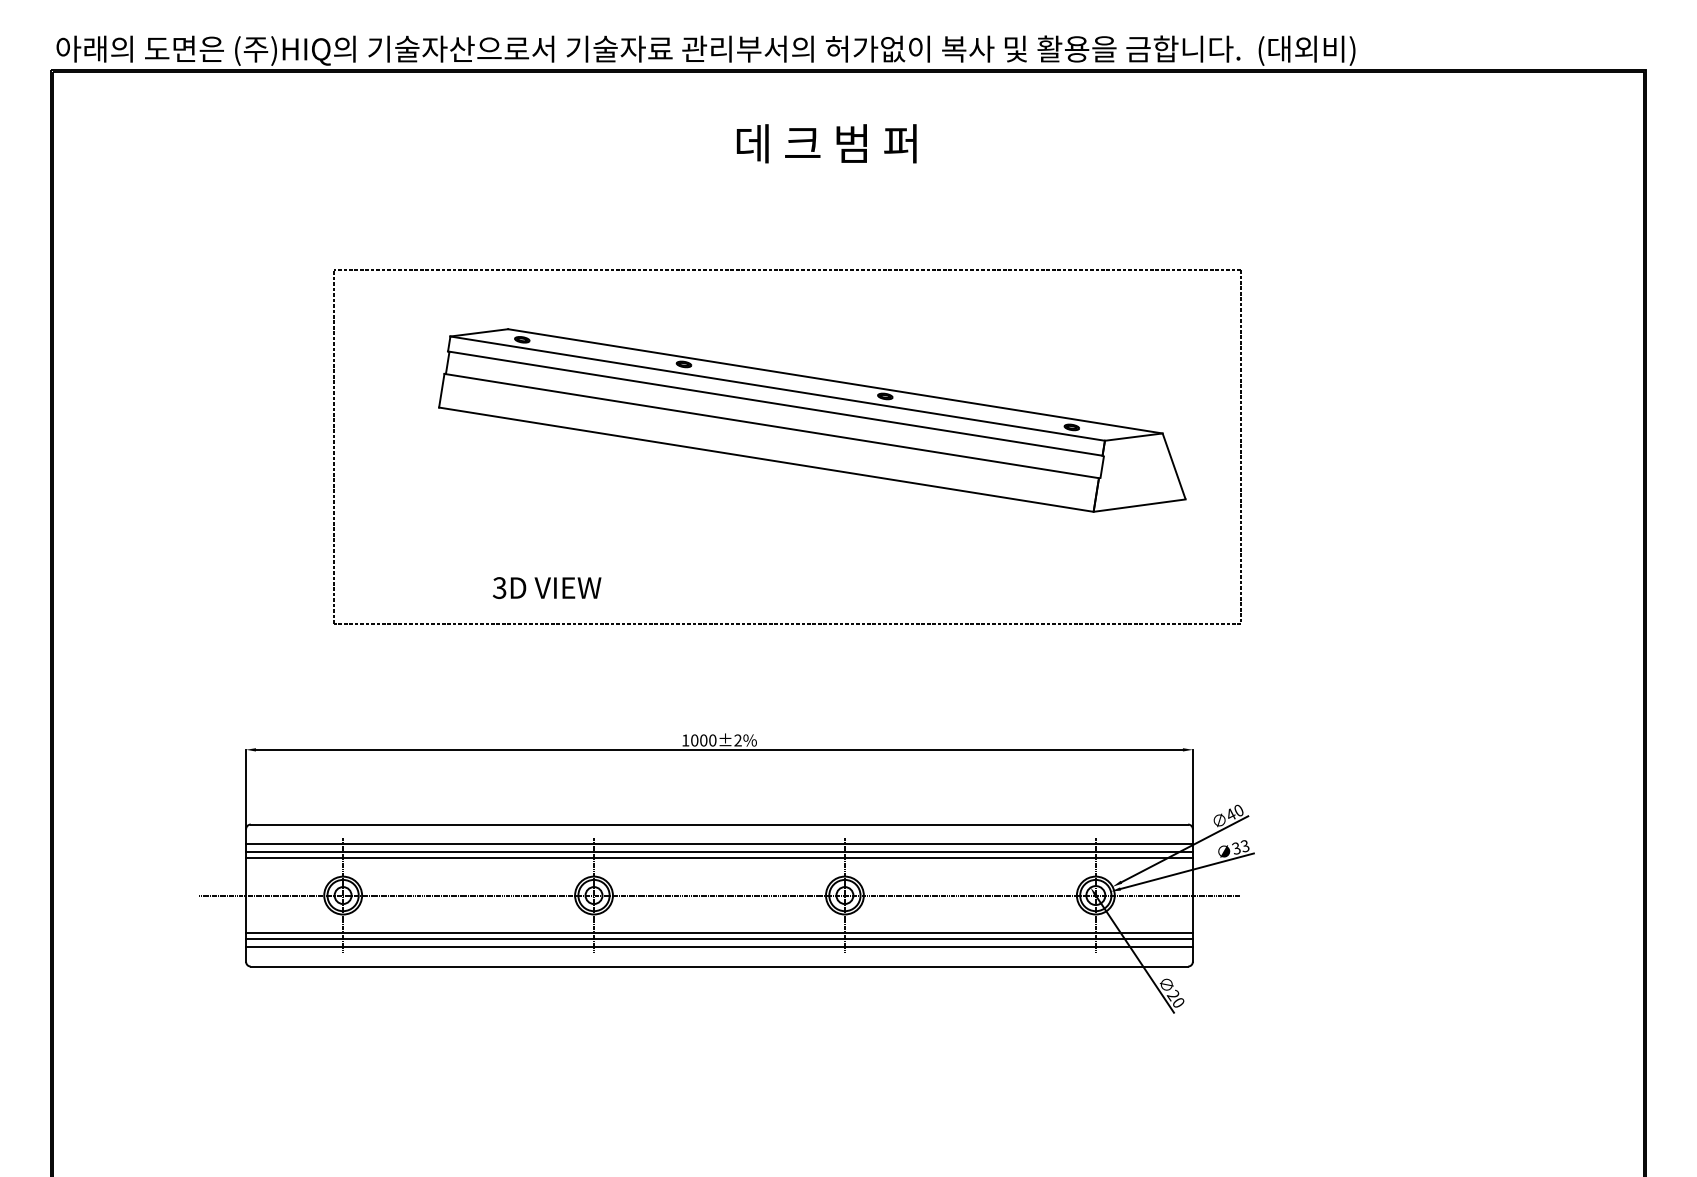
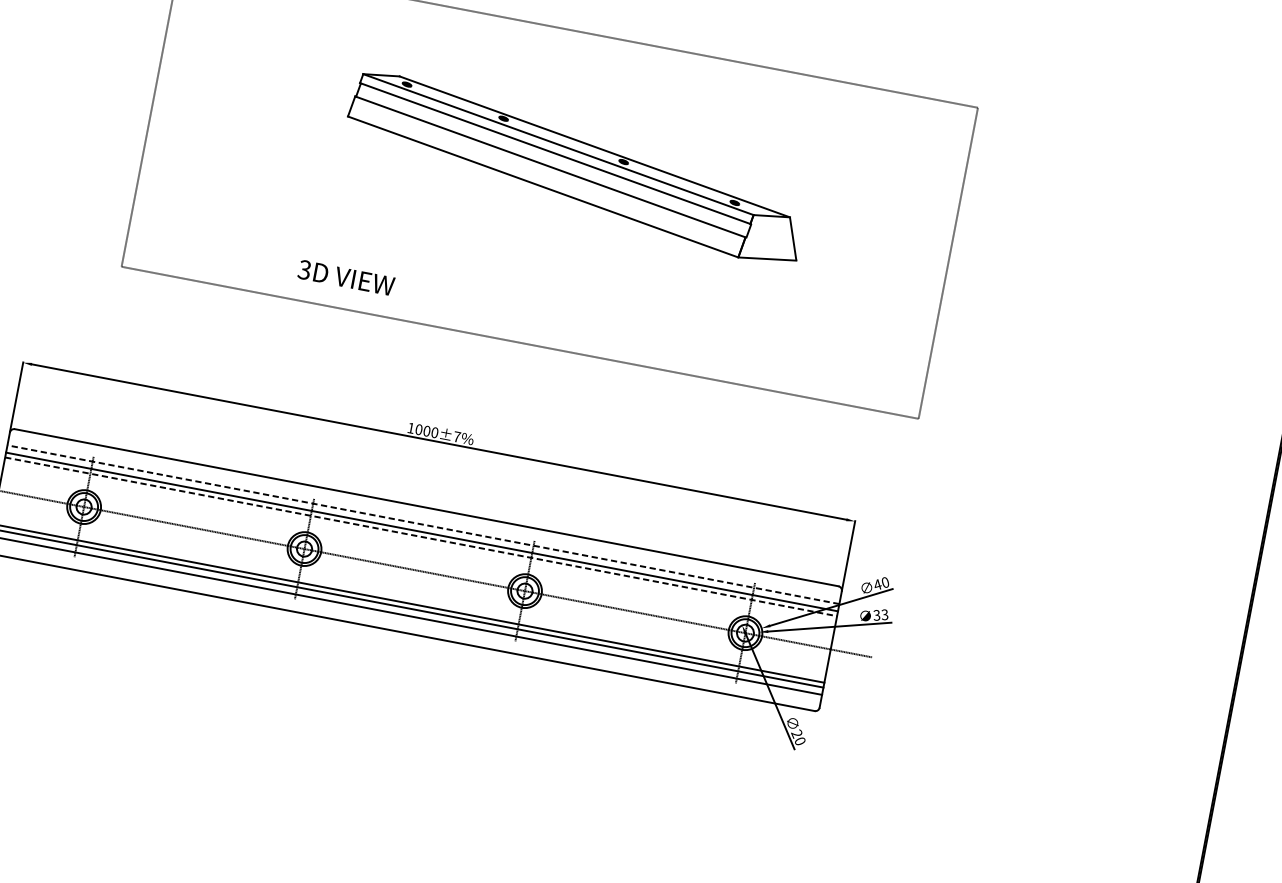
part: (812, 420) -> (576, 168), size x0.7
text: (547, 587) -> (346, 277), moved
text: (737, 740) -> (456, 436), 1000±2% -> 1000±7%
line: (718, 843) -> (422, 524), solid -> dashed
line: (719, 857) -> (421, 536), solid -> dashed

